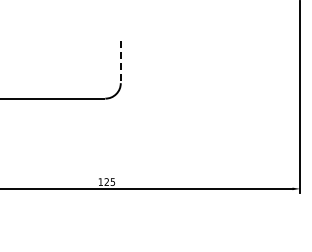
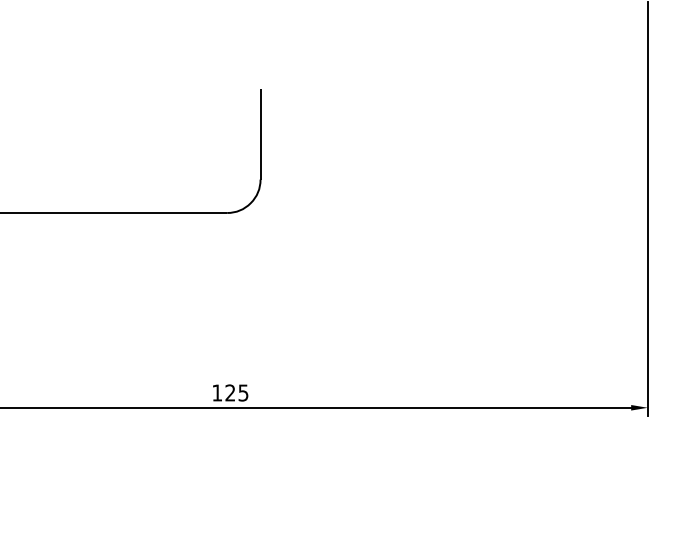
line: (120, 62) -> (259, 134), dashed -> solid

